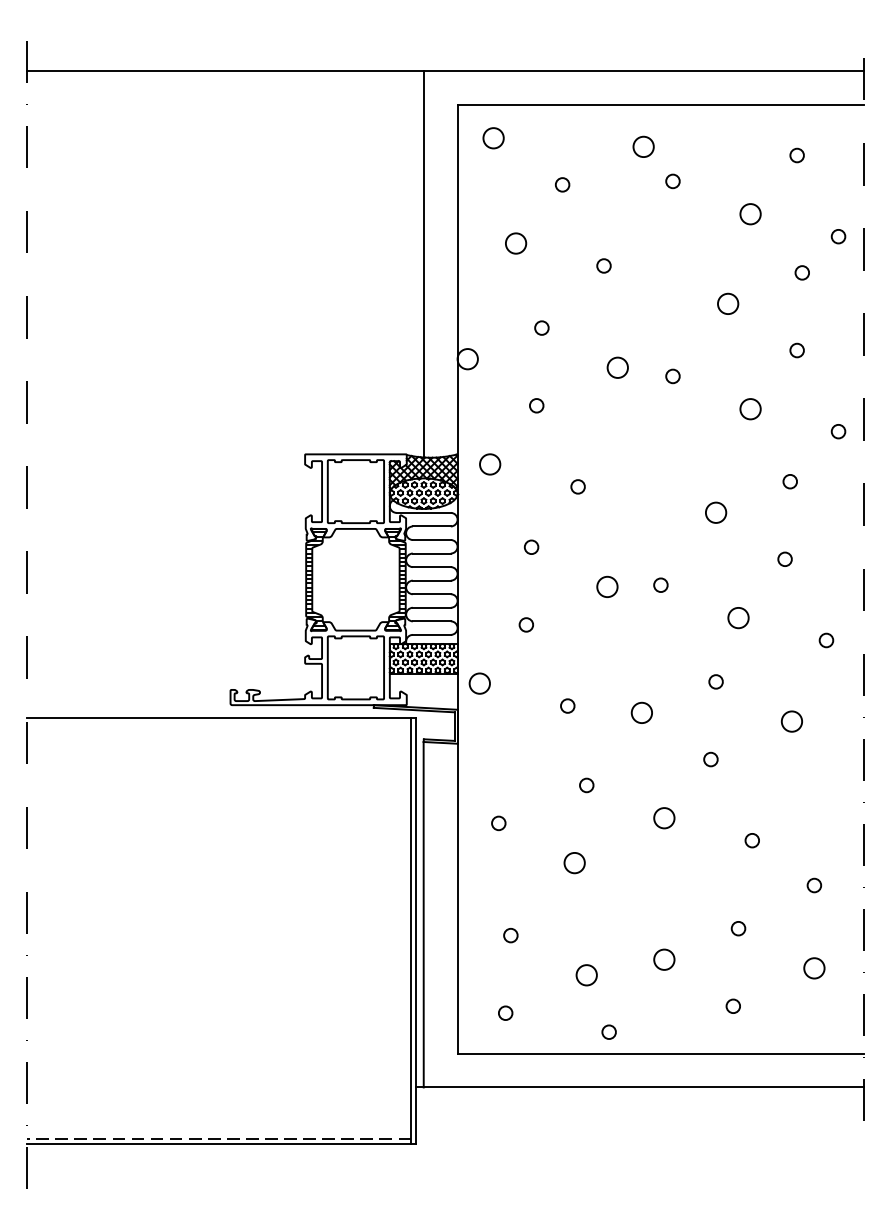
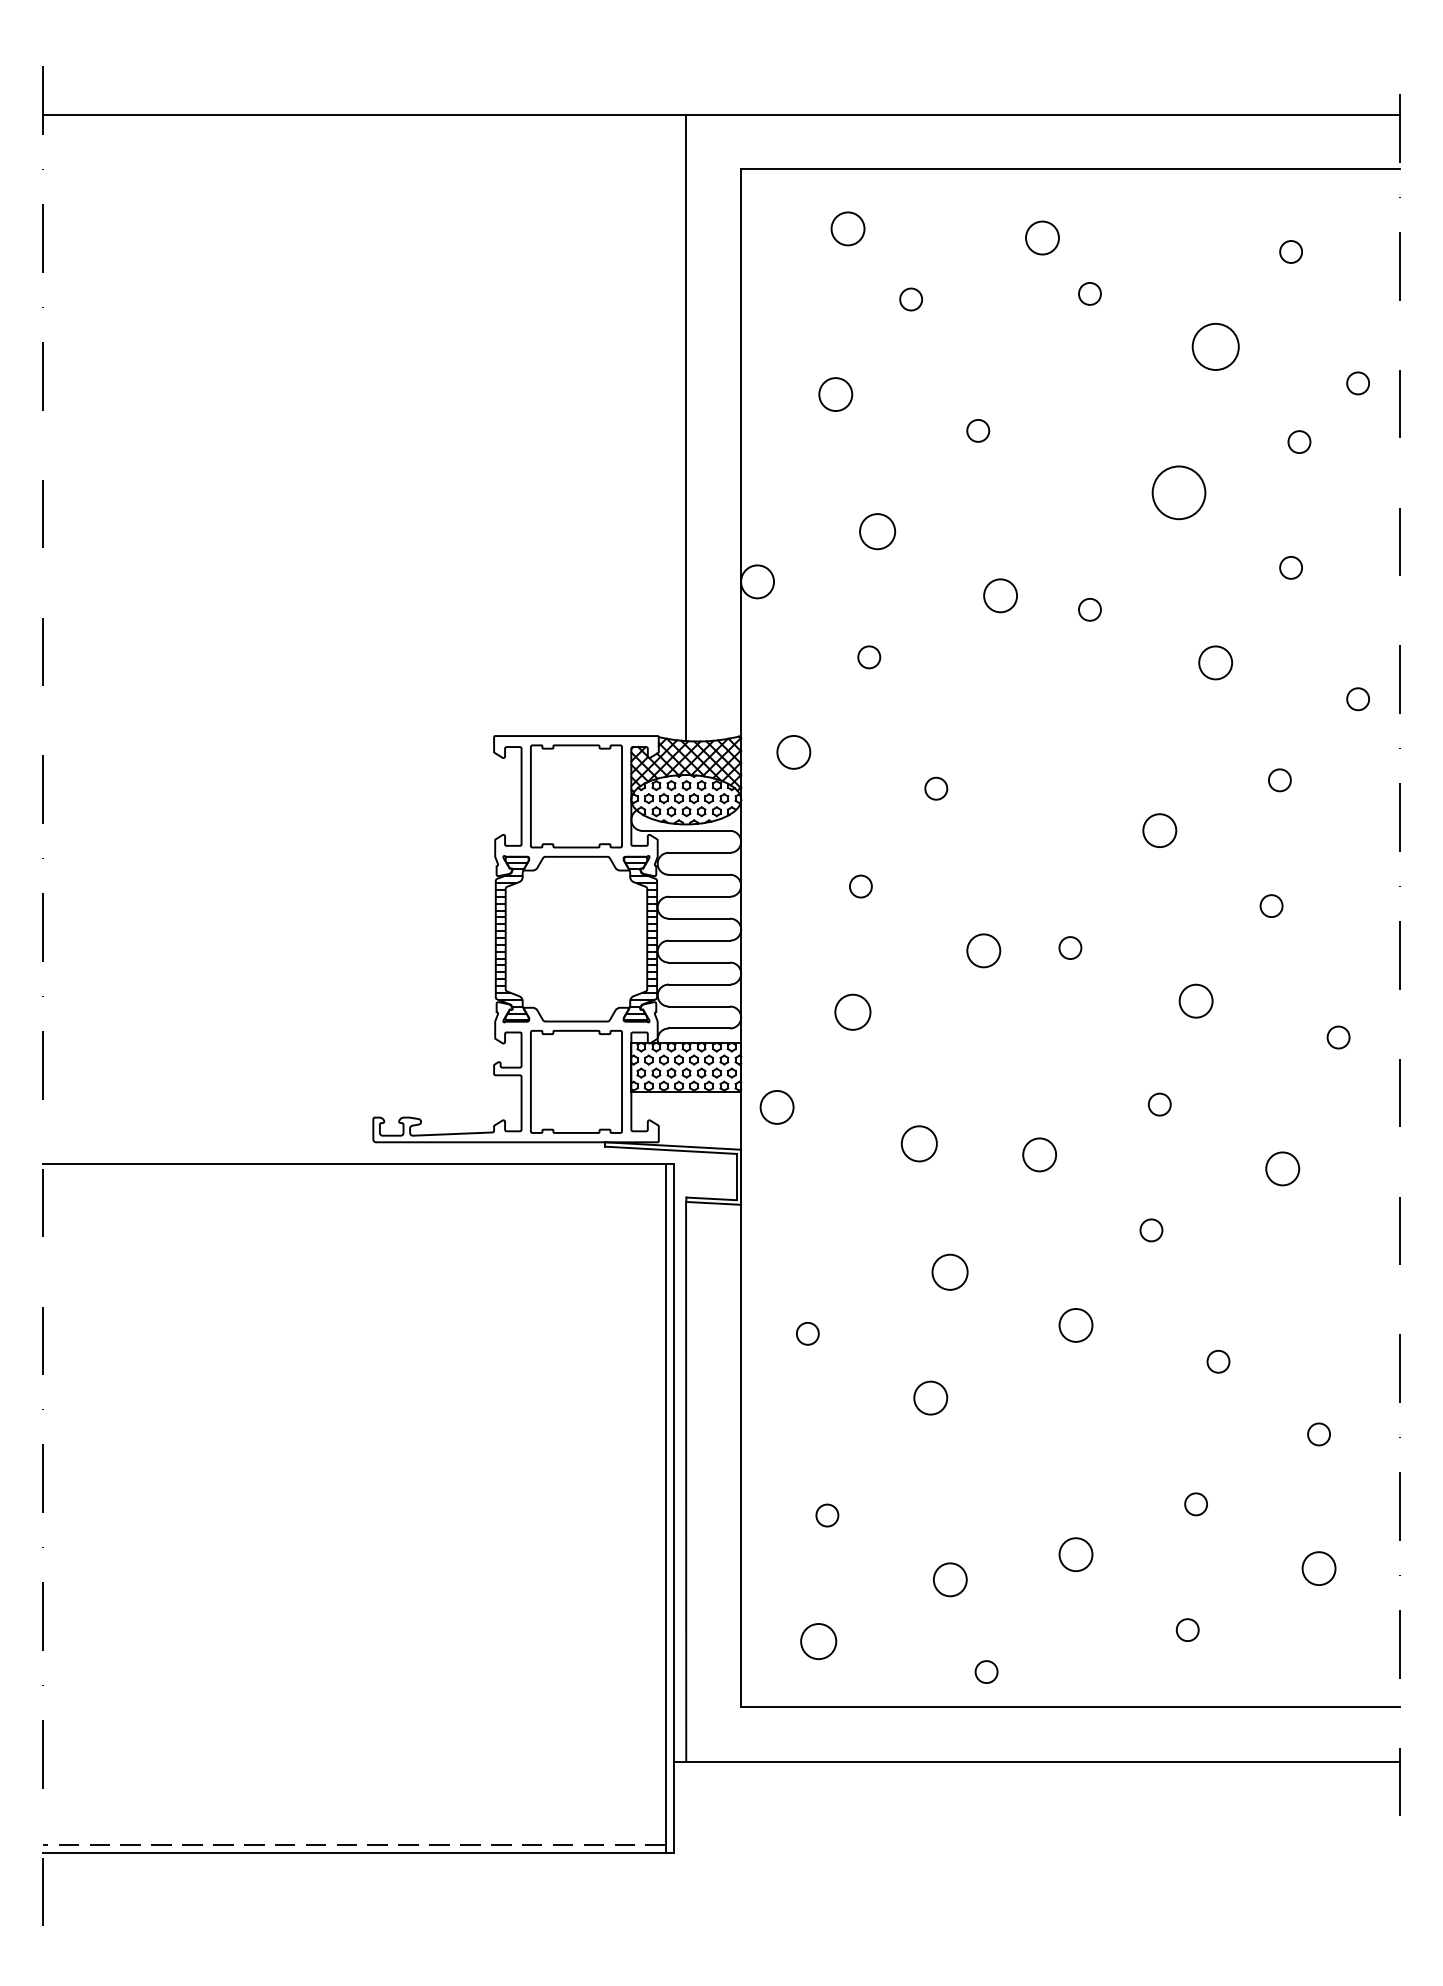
circle: (493, 138) -> (847, 229), moved
circle: (750, 214) -> (1215, 347), size x1.4
circle: (728, 303) -> (1179, 491), size x1.6
circle: (541, 327) -> (877, 530), size x1.6
circle: (525, 624) -> (851, 1011), size x1.6
circle: (567, 705) -> (919, 1142), size x1.6
circle: (586, 785) -> (949, 1272), size x1.6
circle: (505, 1012) -> (818, 1640), size x1.6

